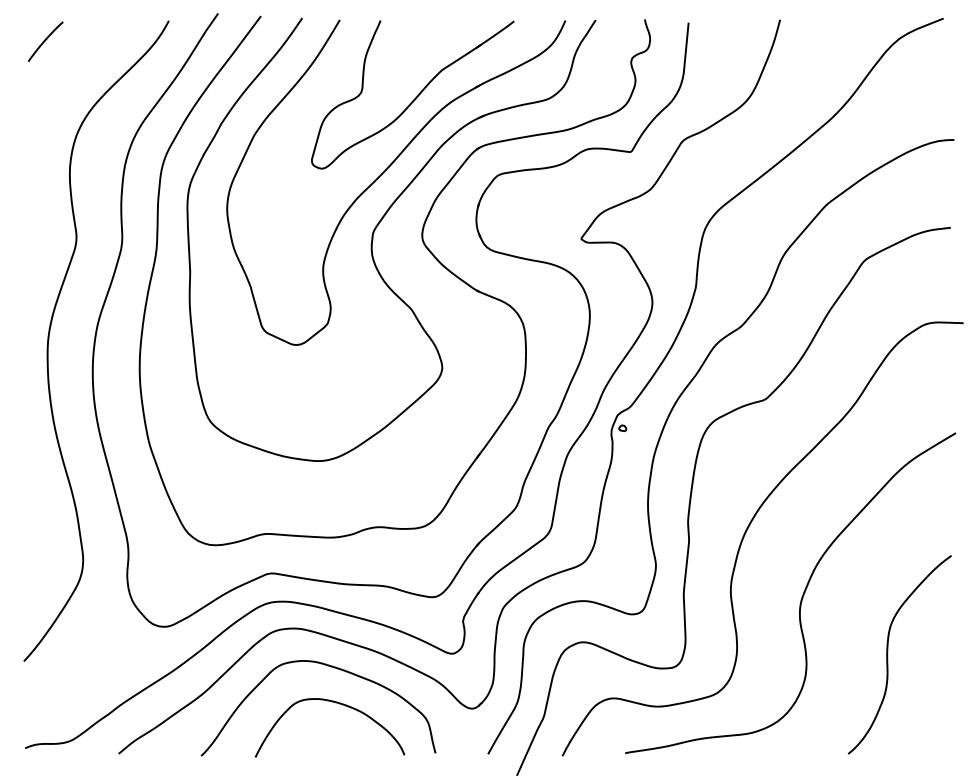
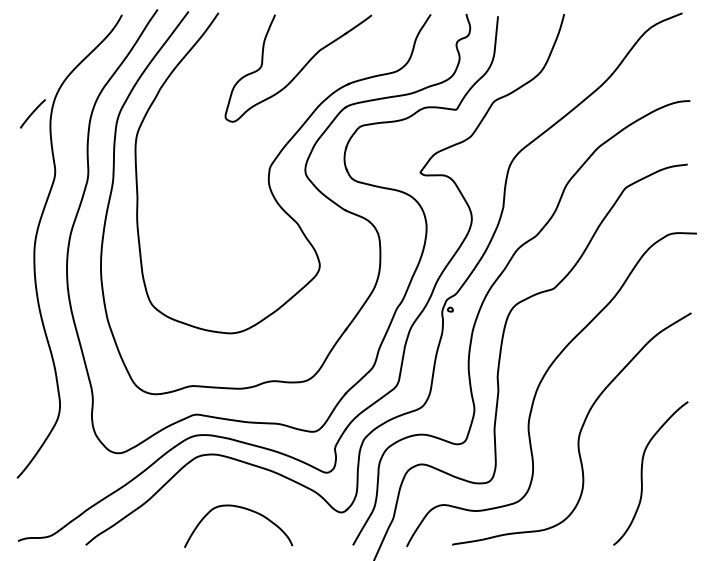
curve: (45, 41) -> (32, 113), moved
part: (385, 171) -> (278, 123), removed
curve: (327, 666) -> (236, 481), removed

